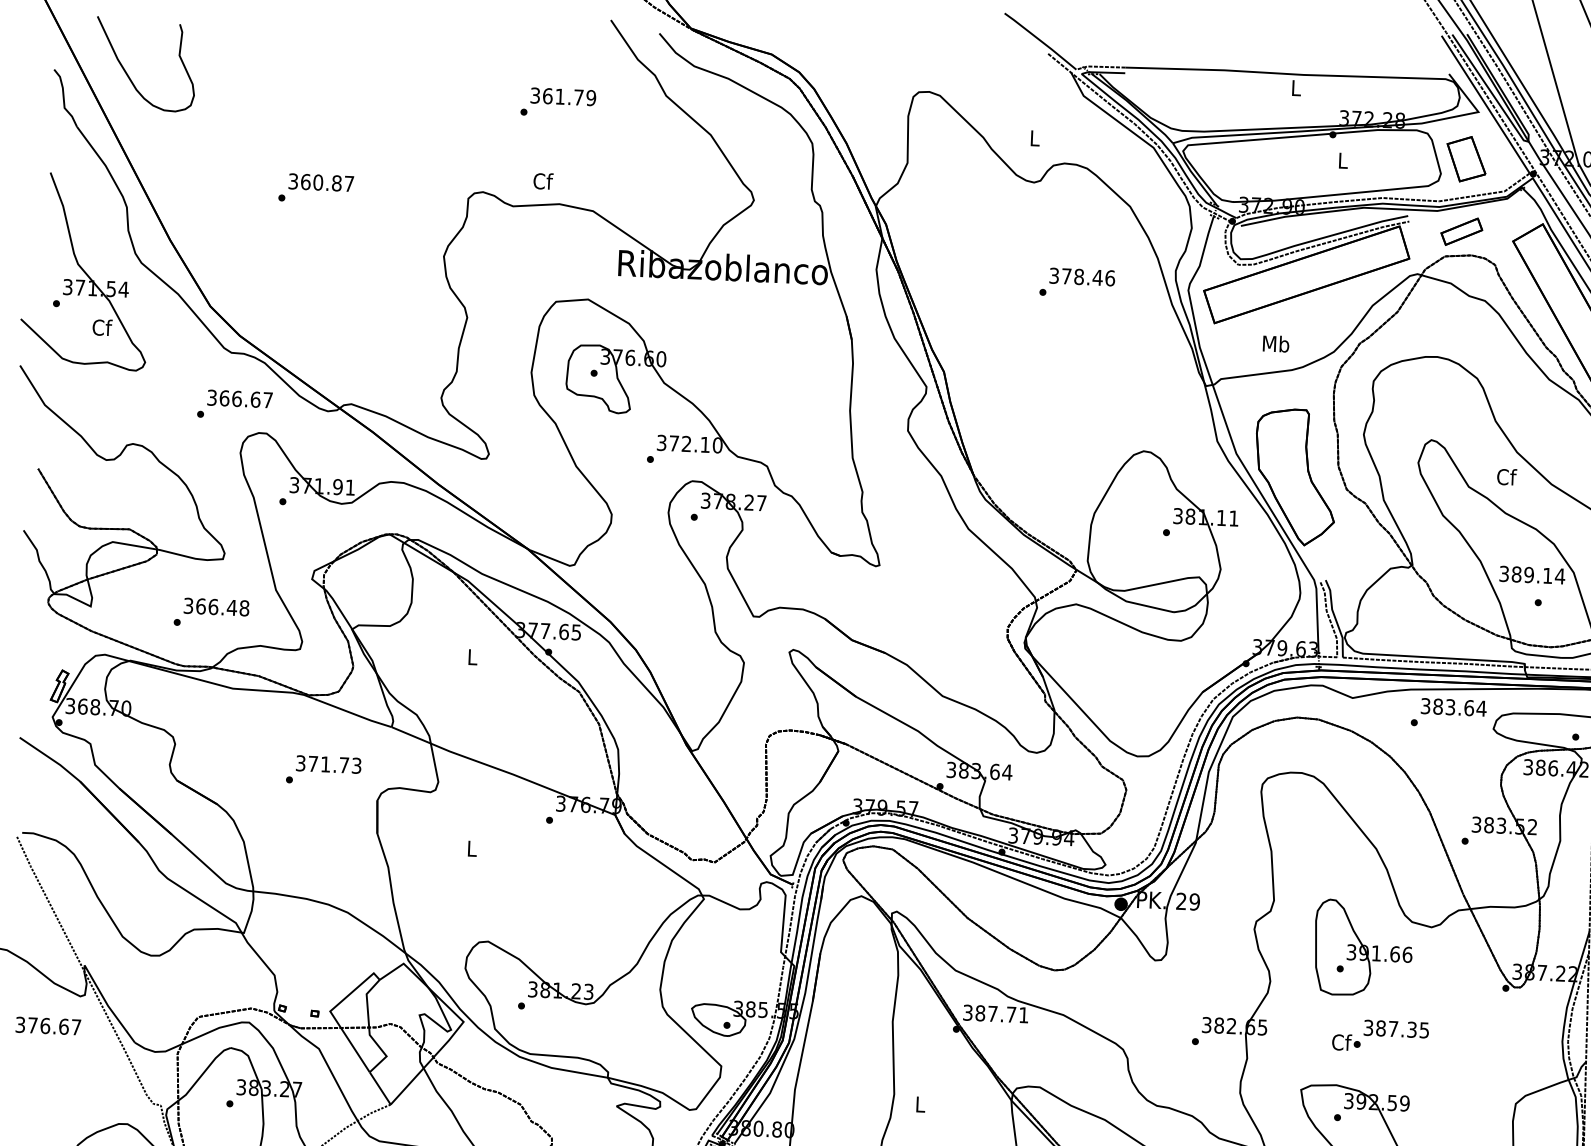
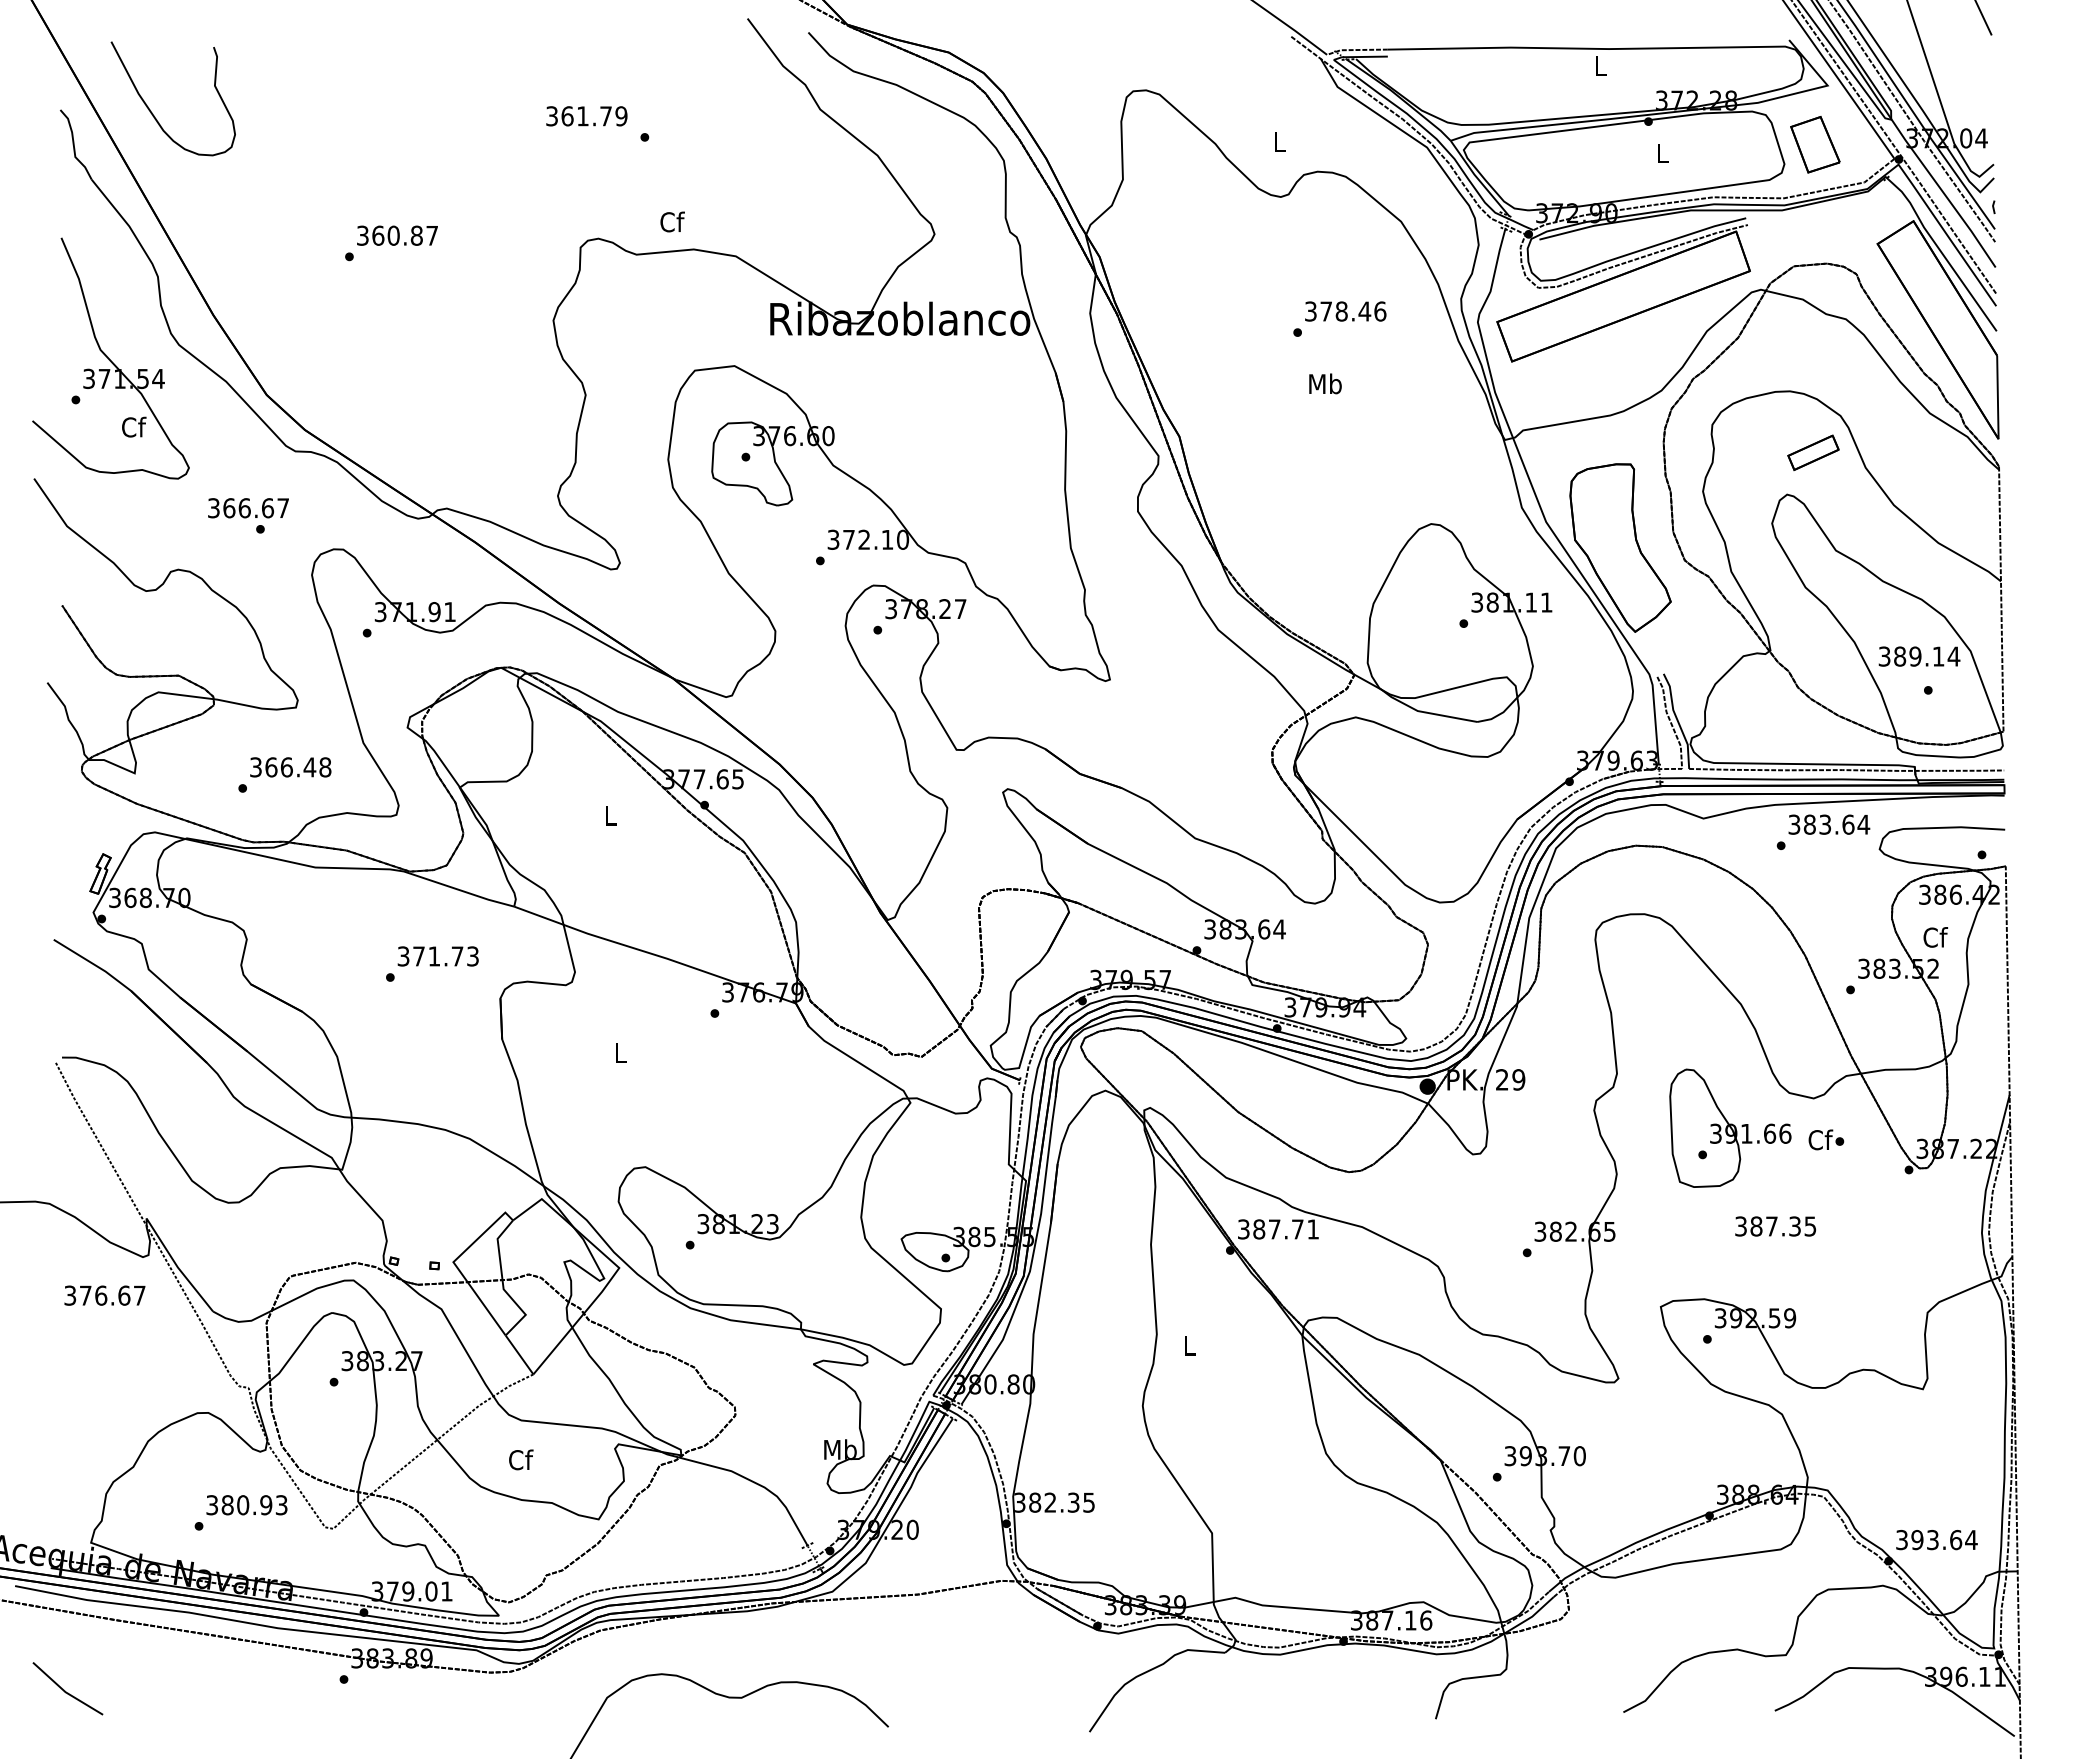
text: (563, 97) -> (586, 116), moved
part: (1461, 231) -> (1813, 452), moved
text: (1276, 343) -> (1325, 383), moved
text: (240, 399) -> (248, 508), moved
text: (1506, 477) -> (1935, 937), moved
text: (1346, 1042) -> (1826, 1139), moved

